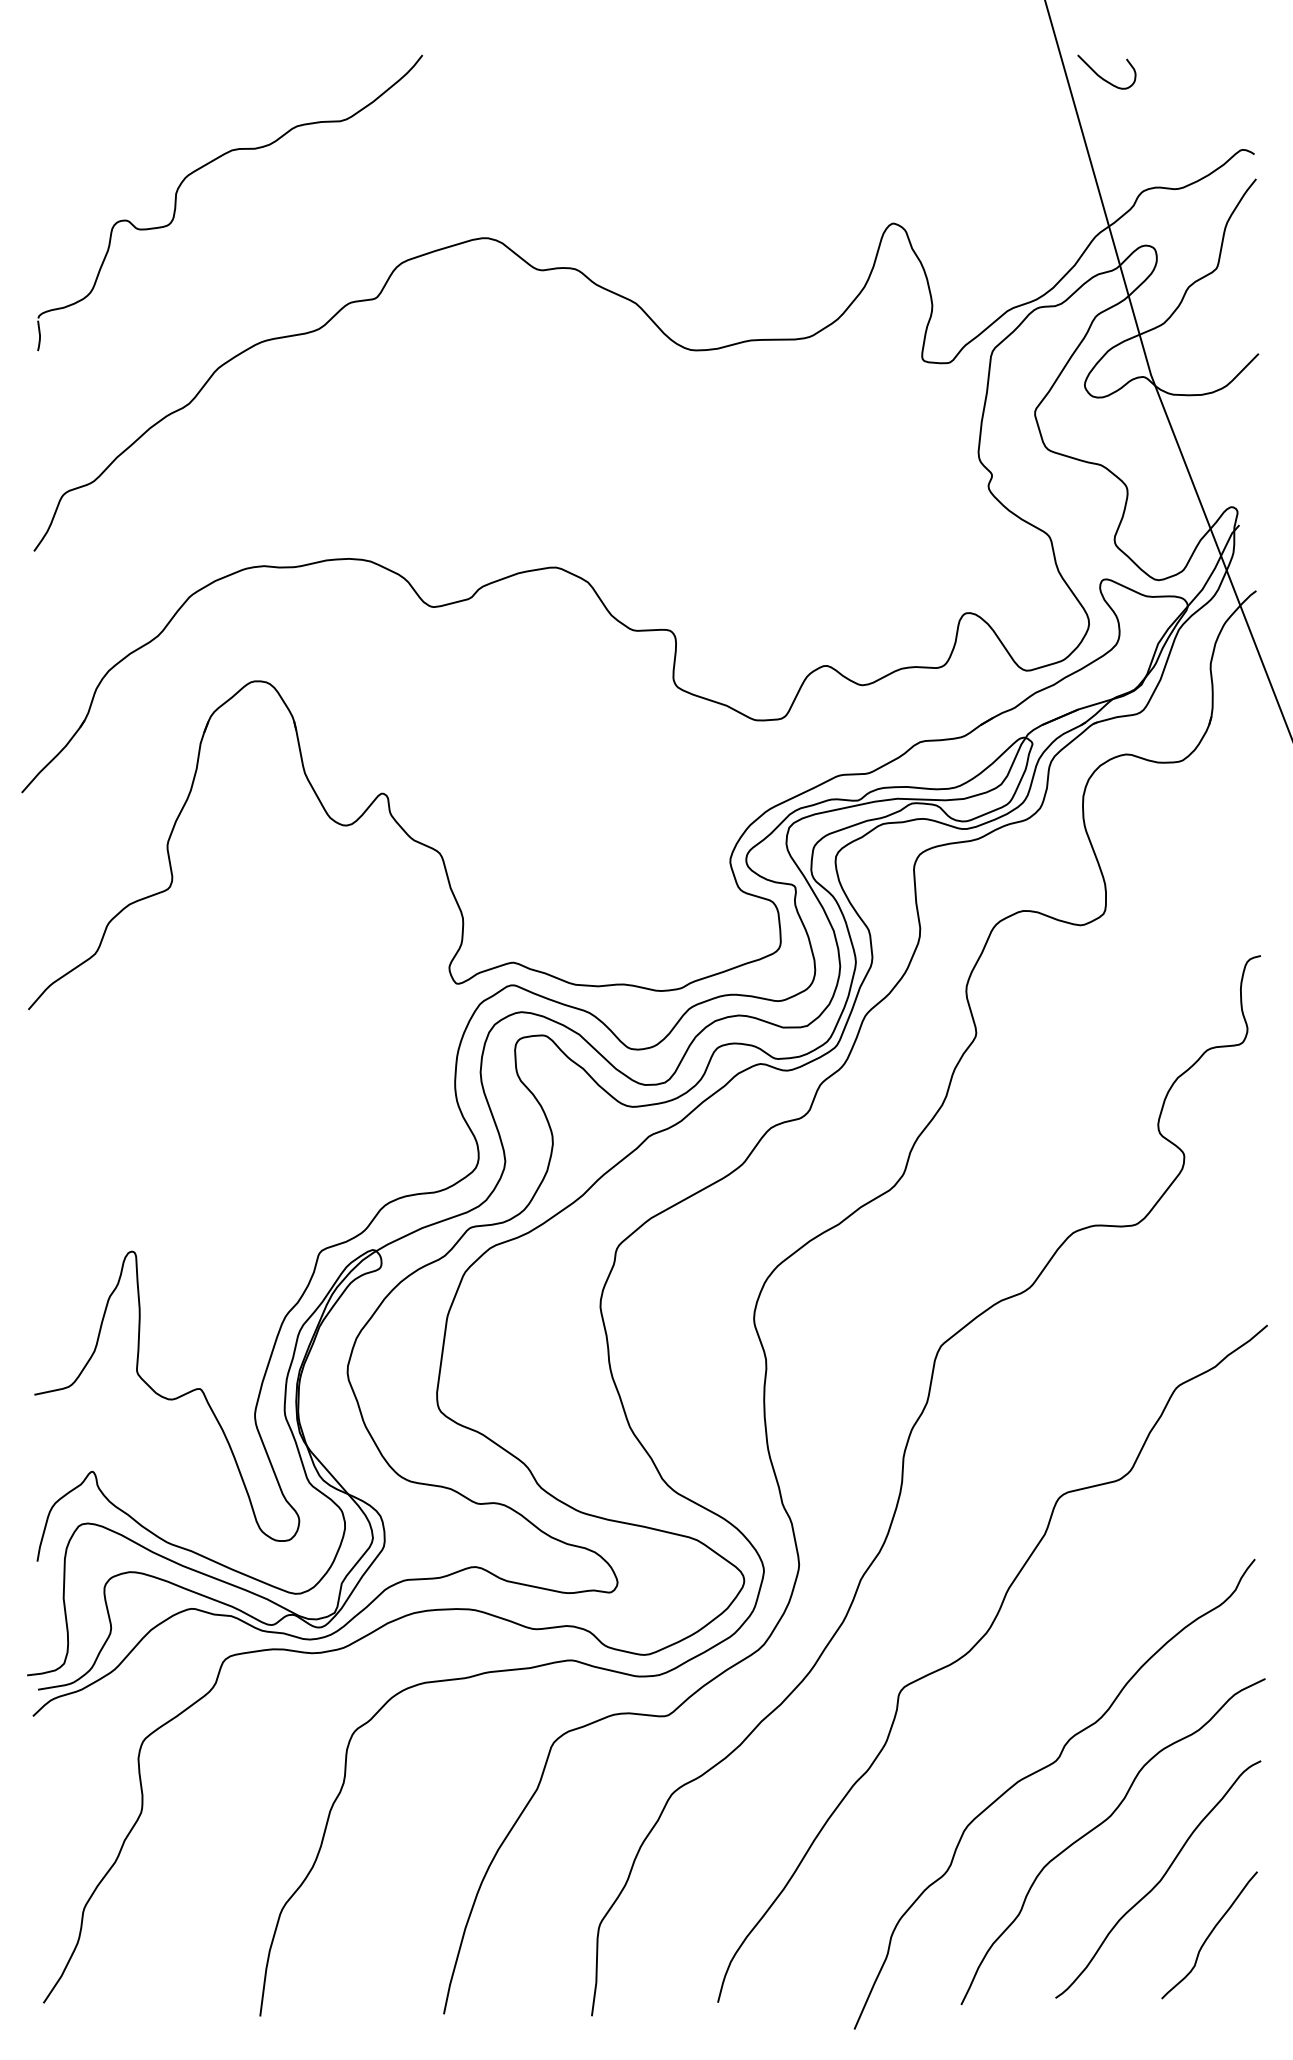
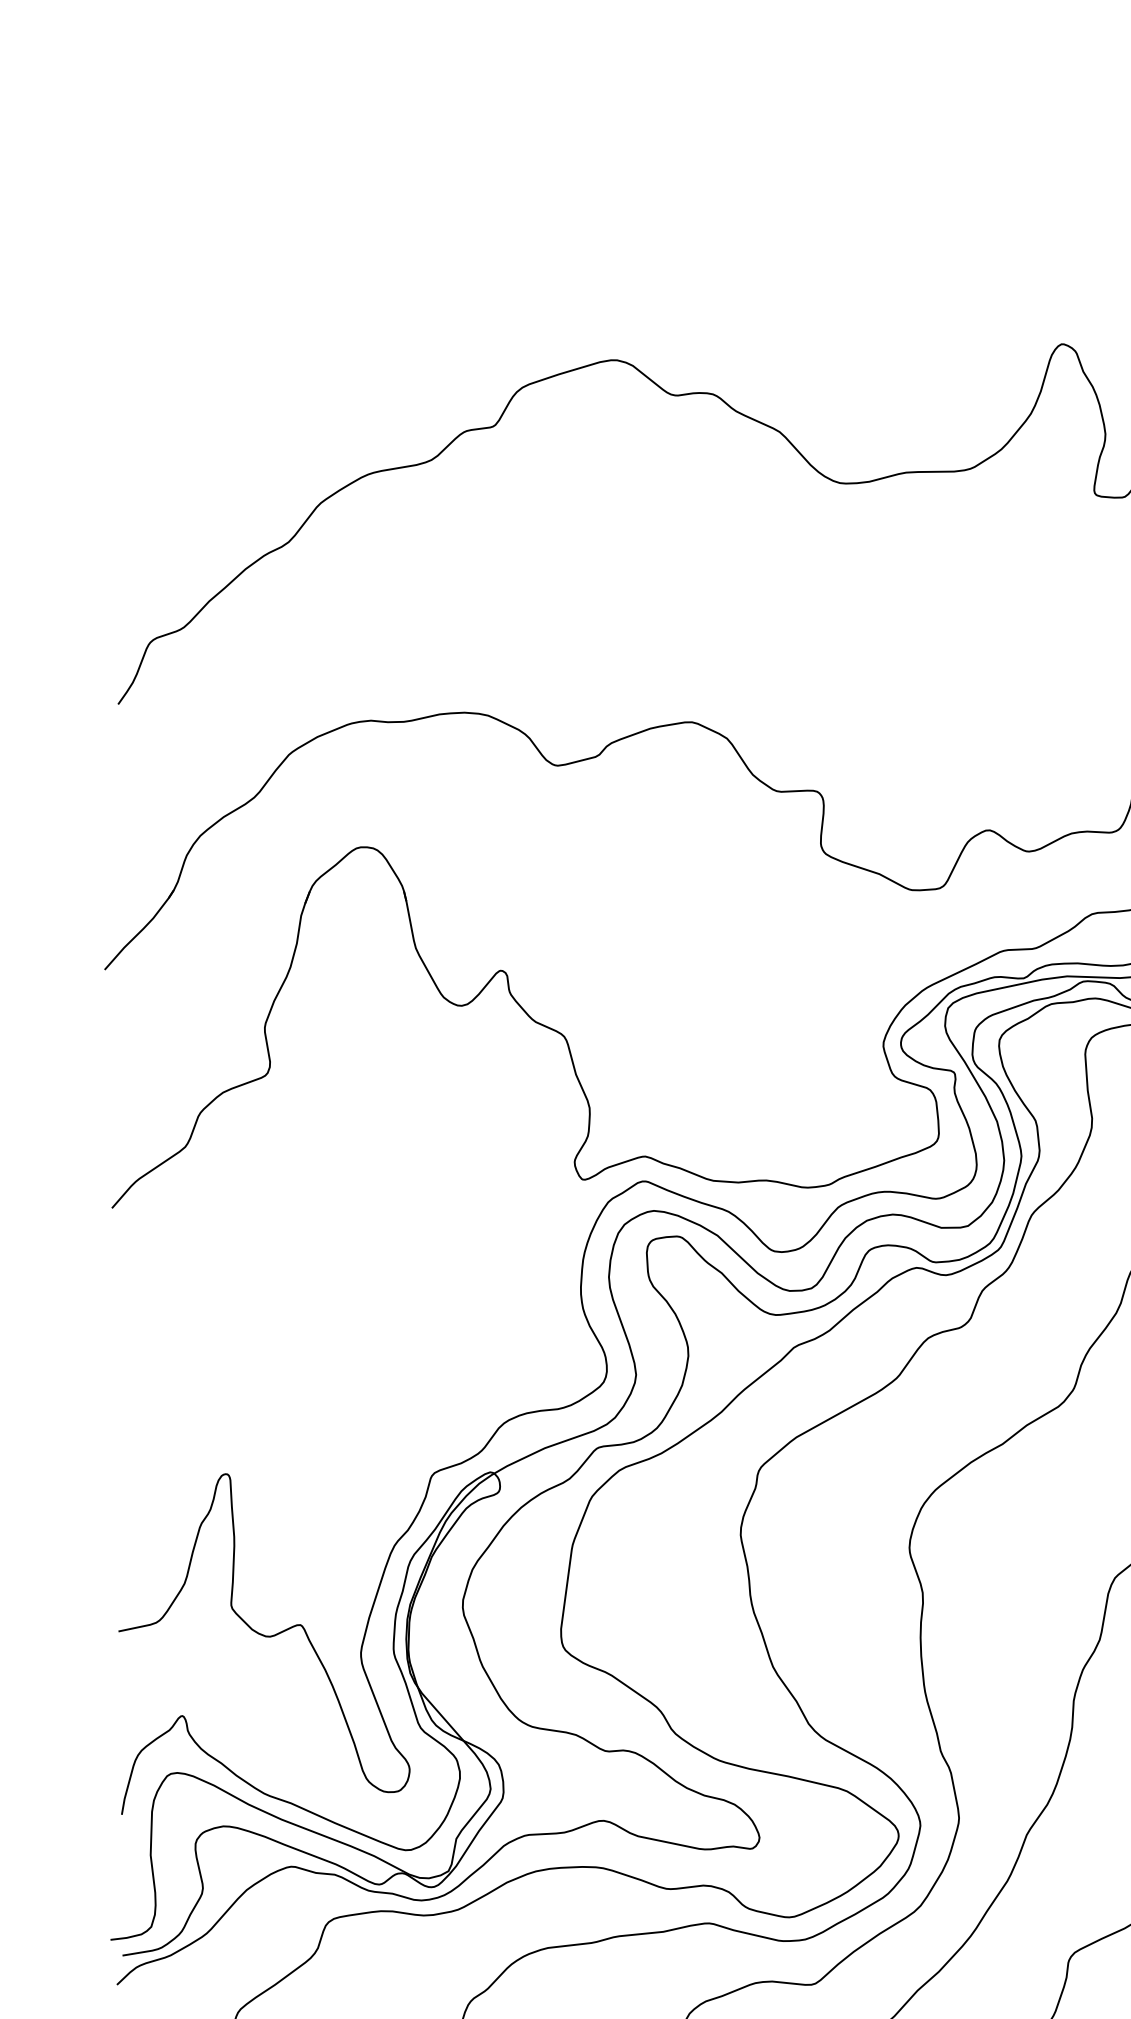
part: (210, 163) -> (312, 278), removed

